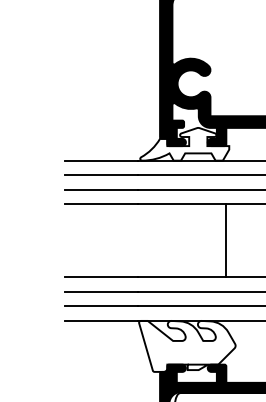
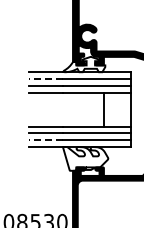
line: (101, 176) -> (45, 79), solid -> dashed
line: (101, 306) -> (45, 140), solid -> dashed

